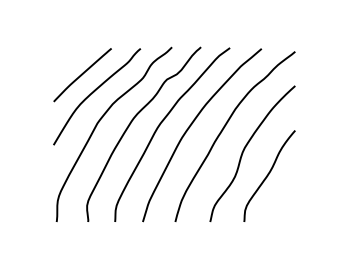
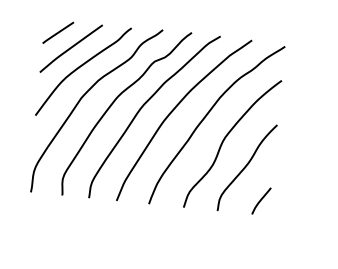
line: (67, 60) -> (57, 32), added
curve: (286, 207) -> (260, 200), added

